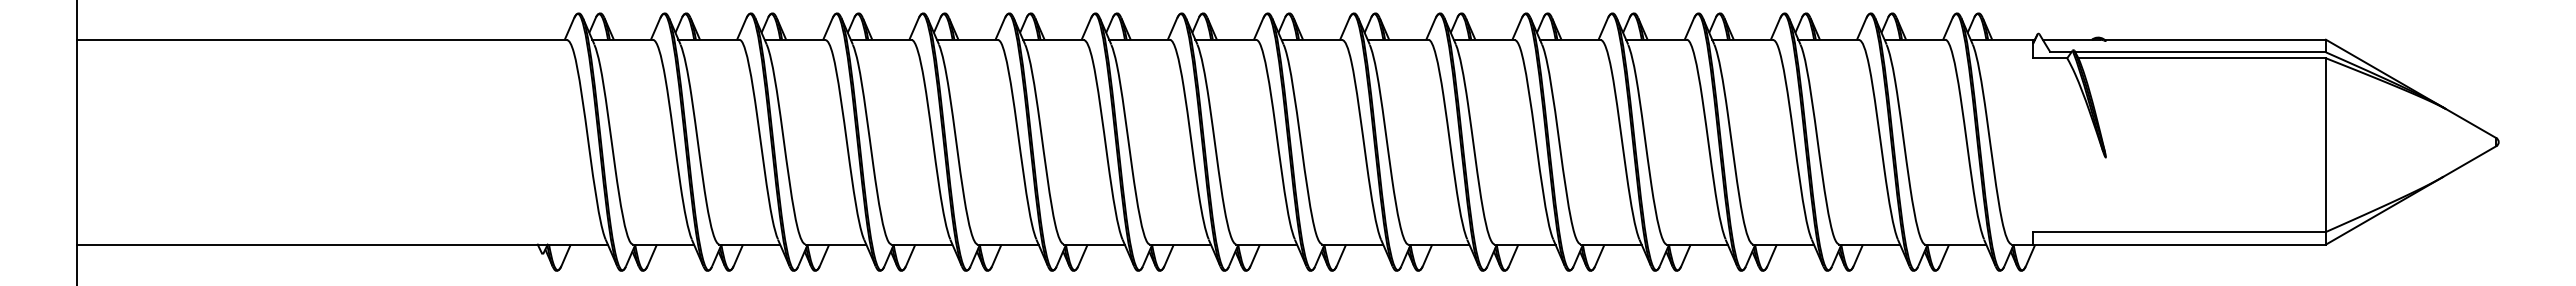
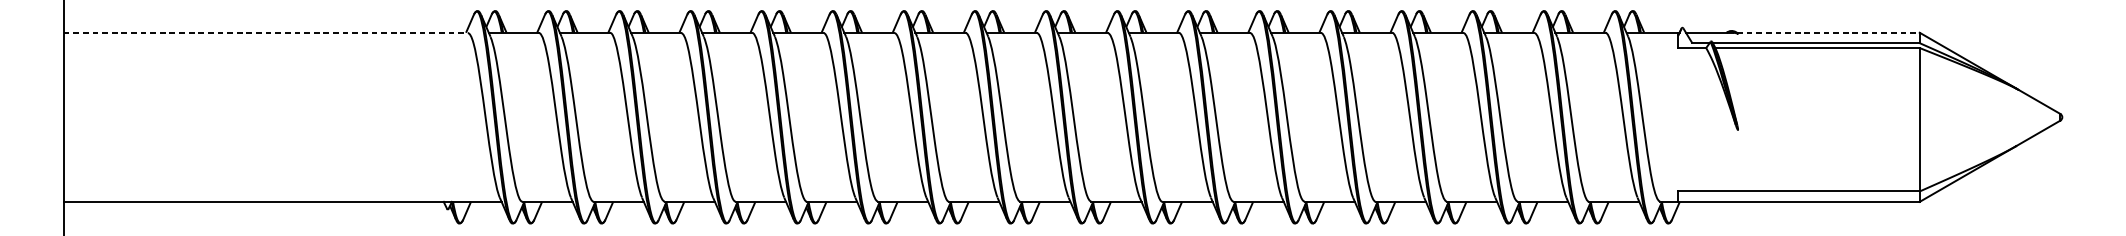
line: (322, 39) -> (266, 32), solid -> dashed
line: (2215, 39) -> (1828, 32), solid -> dashed

